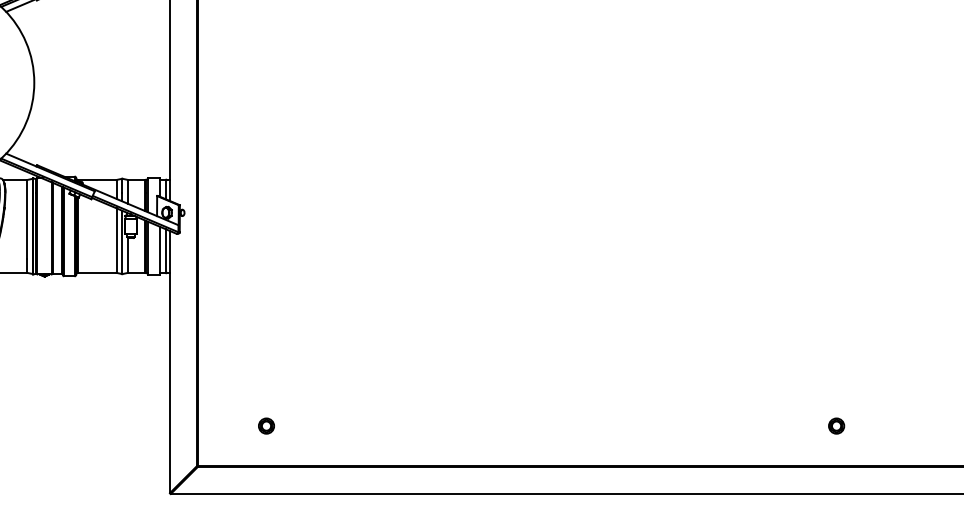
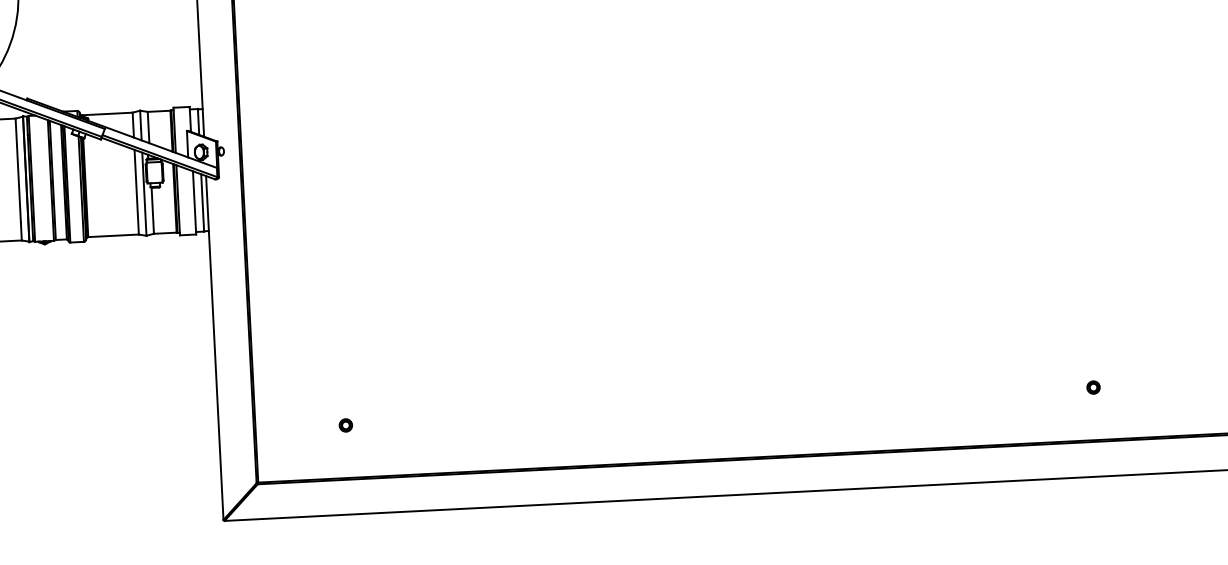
part: (266, 425) -> (345, 424), size x0.62
part: (836, 425) -> (1093, 386), size x0.62

